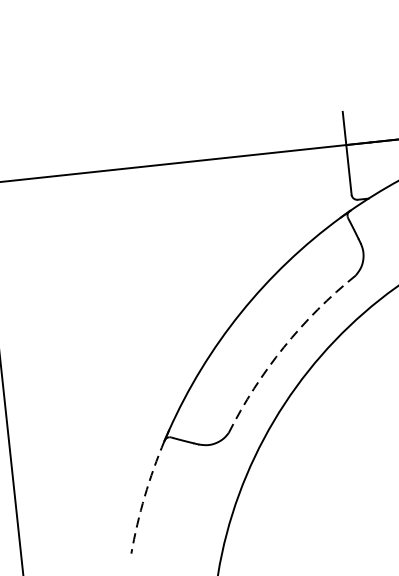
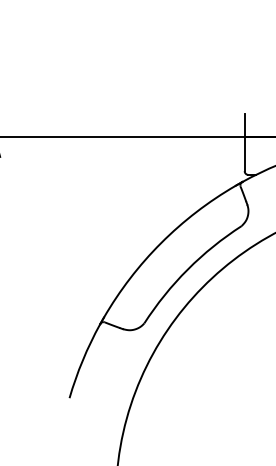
arc: (283, 347) -> (187, 269), dashed -> solid
arc: (144, 496) -> (82, 360), dashed -> solid

